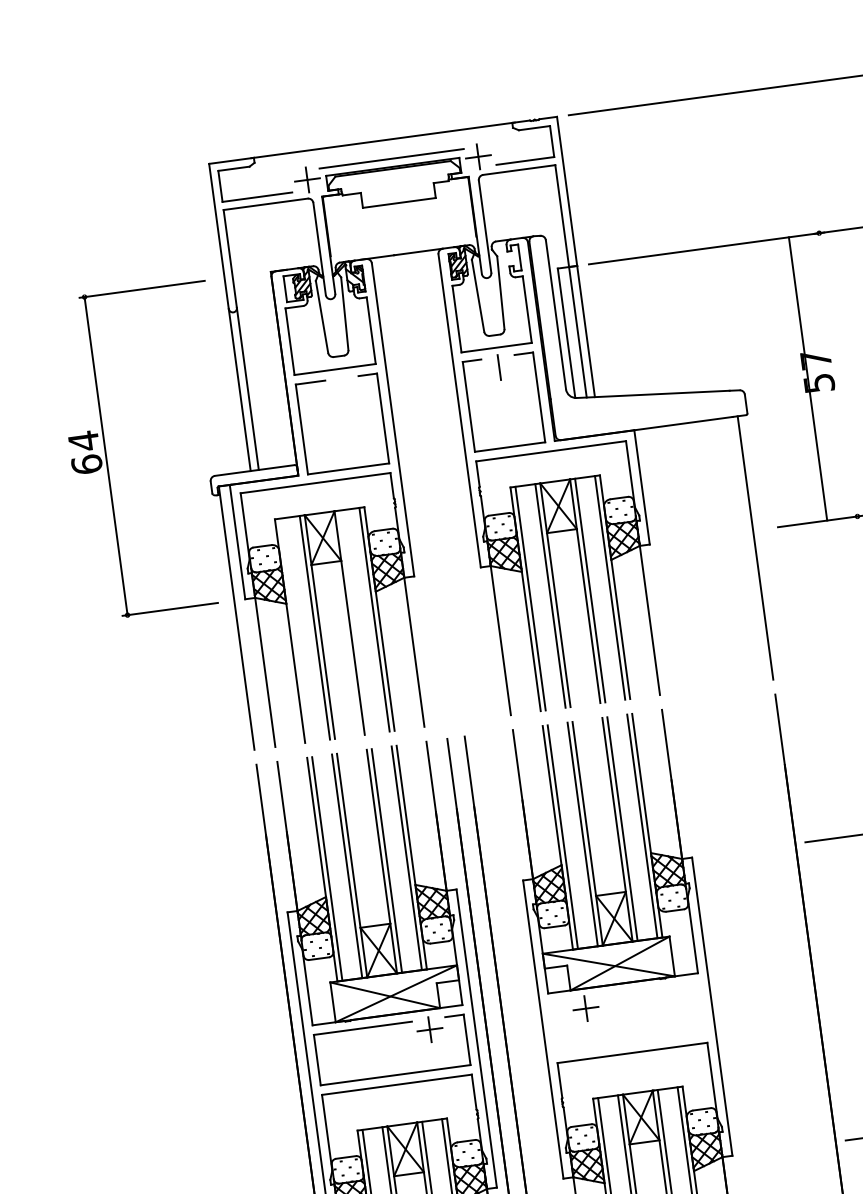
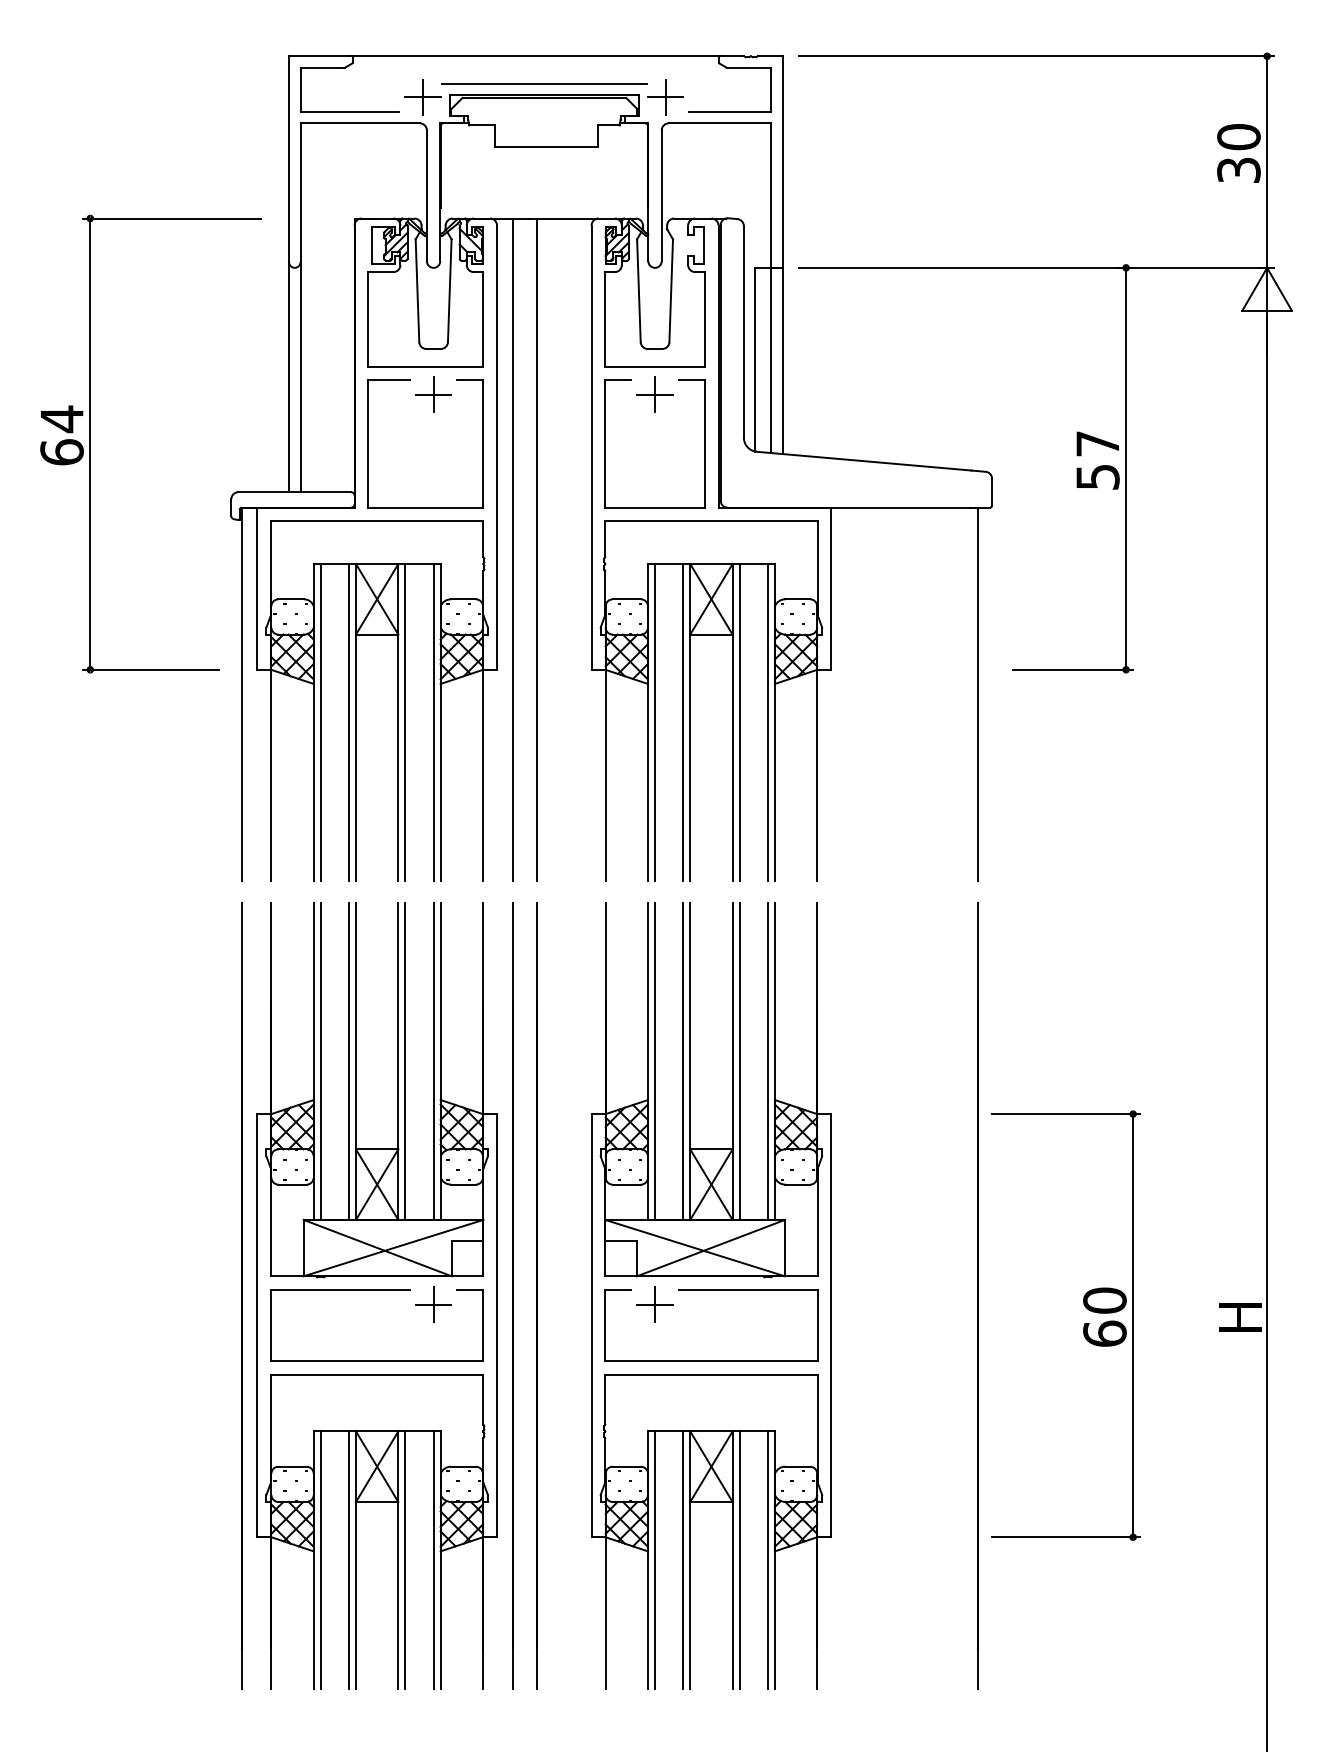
line: (498, 367) -> (654, 394), added
line: (808, 378) -> (1126, 468), moved
part: (343, 388) -> (433, 394), added
line: (431, 487) -> (537, 549), added
line: (413, 490) -> (512, 549), added
line: (354, 622) -> (405, 722), added
line: (294, 630) -> (320, 722), added
part: (624, 993) -> (711, 1290), added

